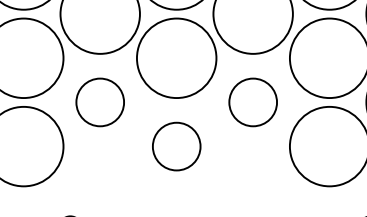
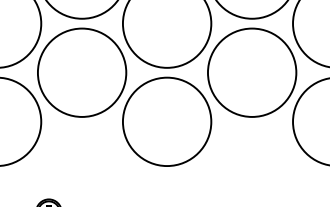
circle: (99, 102) -> (81, 72), size x1.67
circle: (252, 102) -> (251, 72), size x1.67
circle: (176, 146) -> (166, 121), size x1.67

